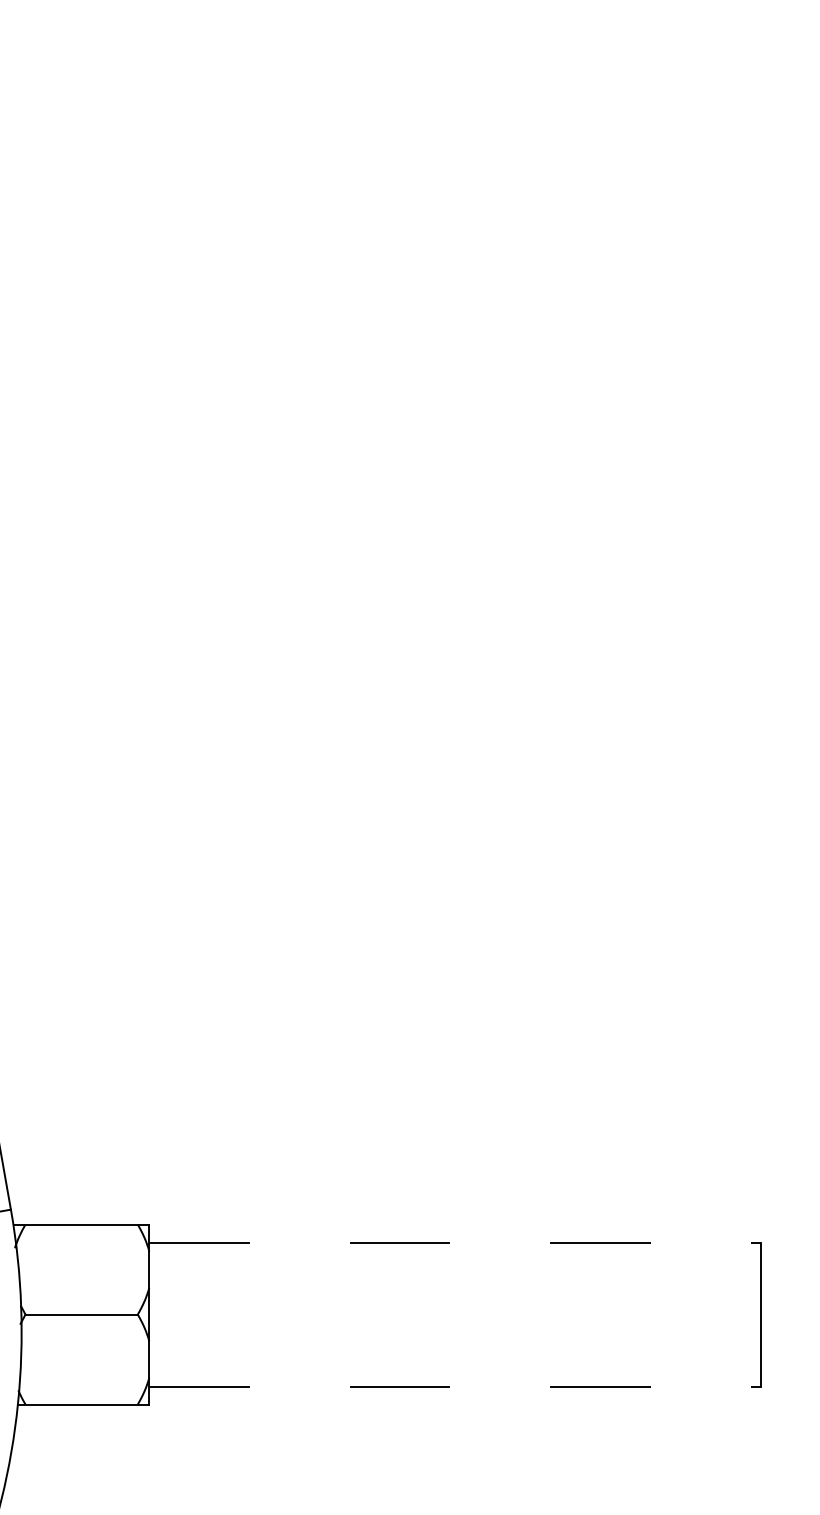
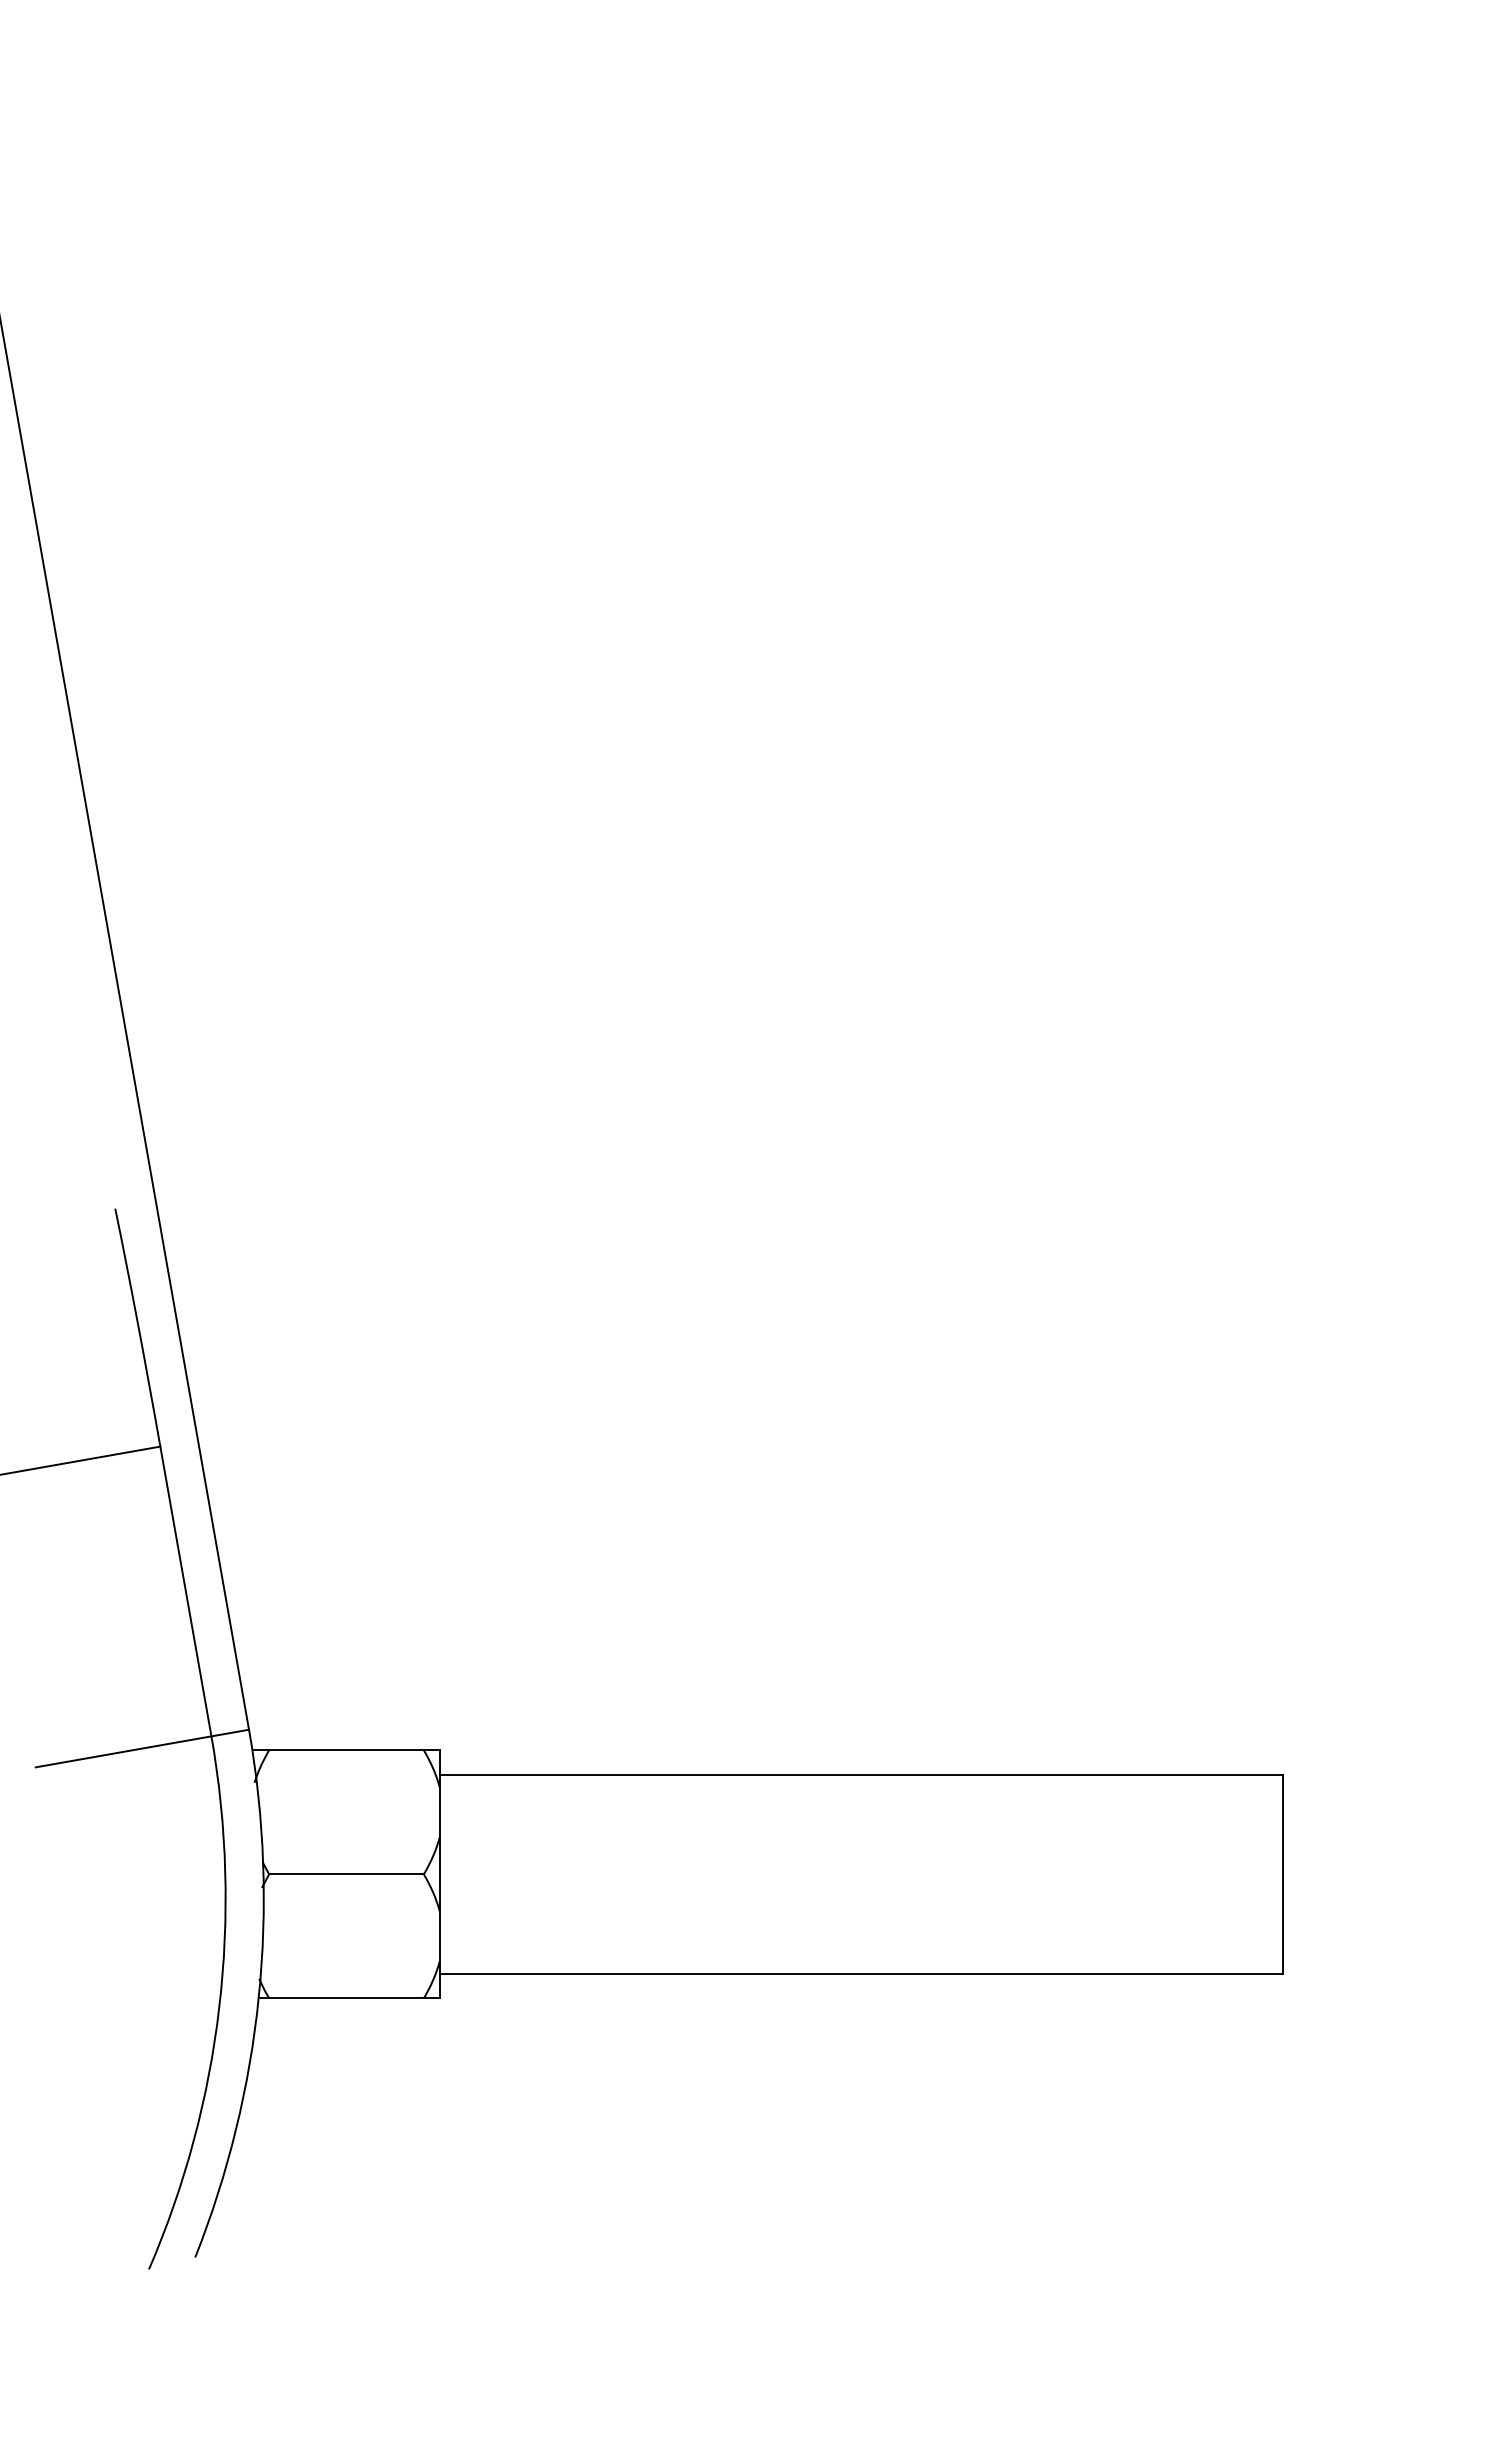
line: (455, 1242) -> (861, 1775), dashed -> solid
line: (455, 1386) -> (861, 1973), dashed -> solid

